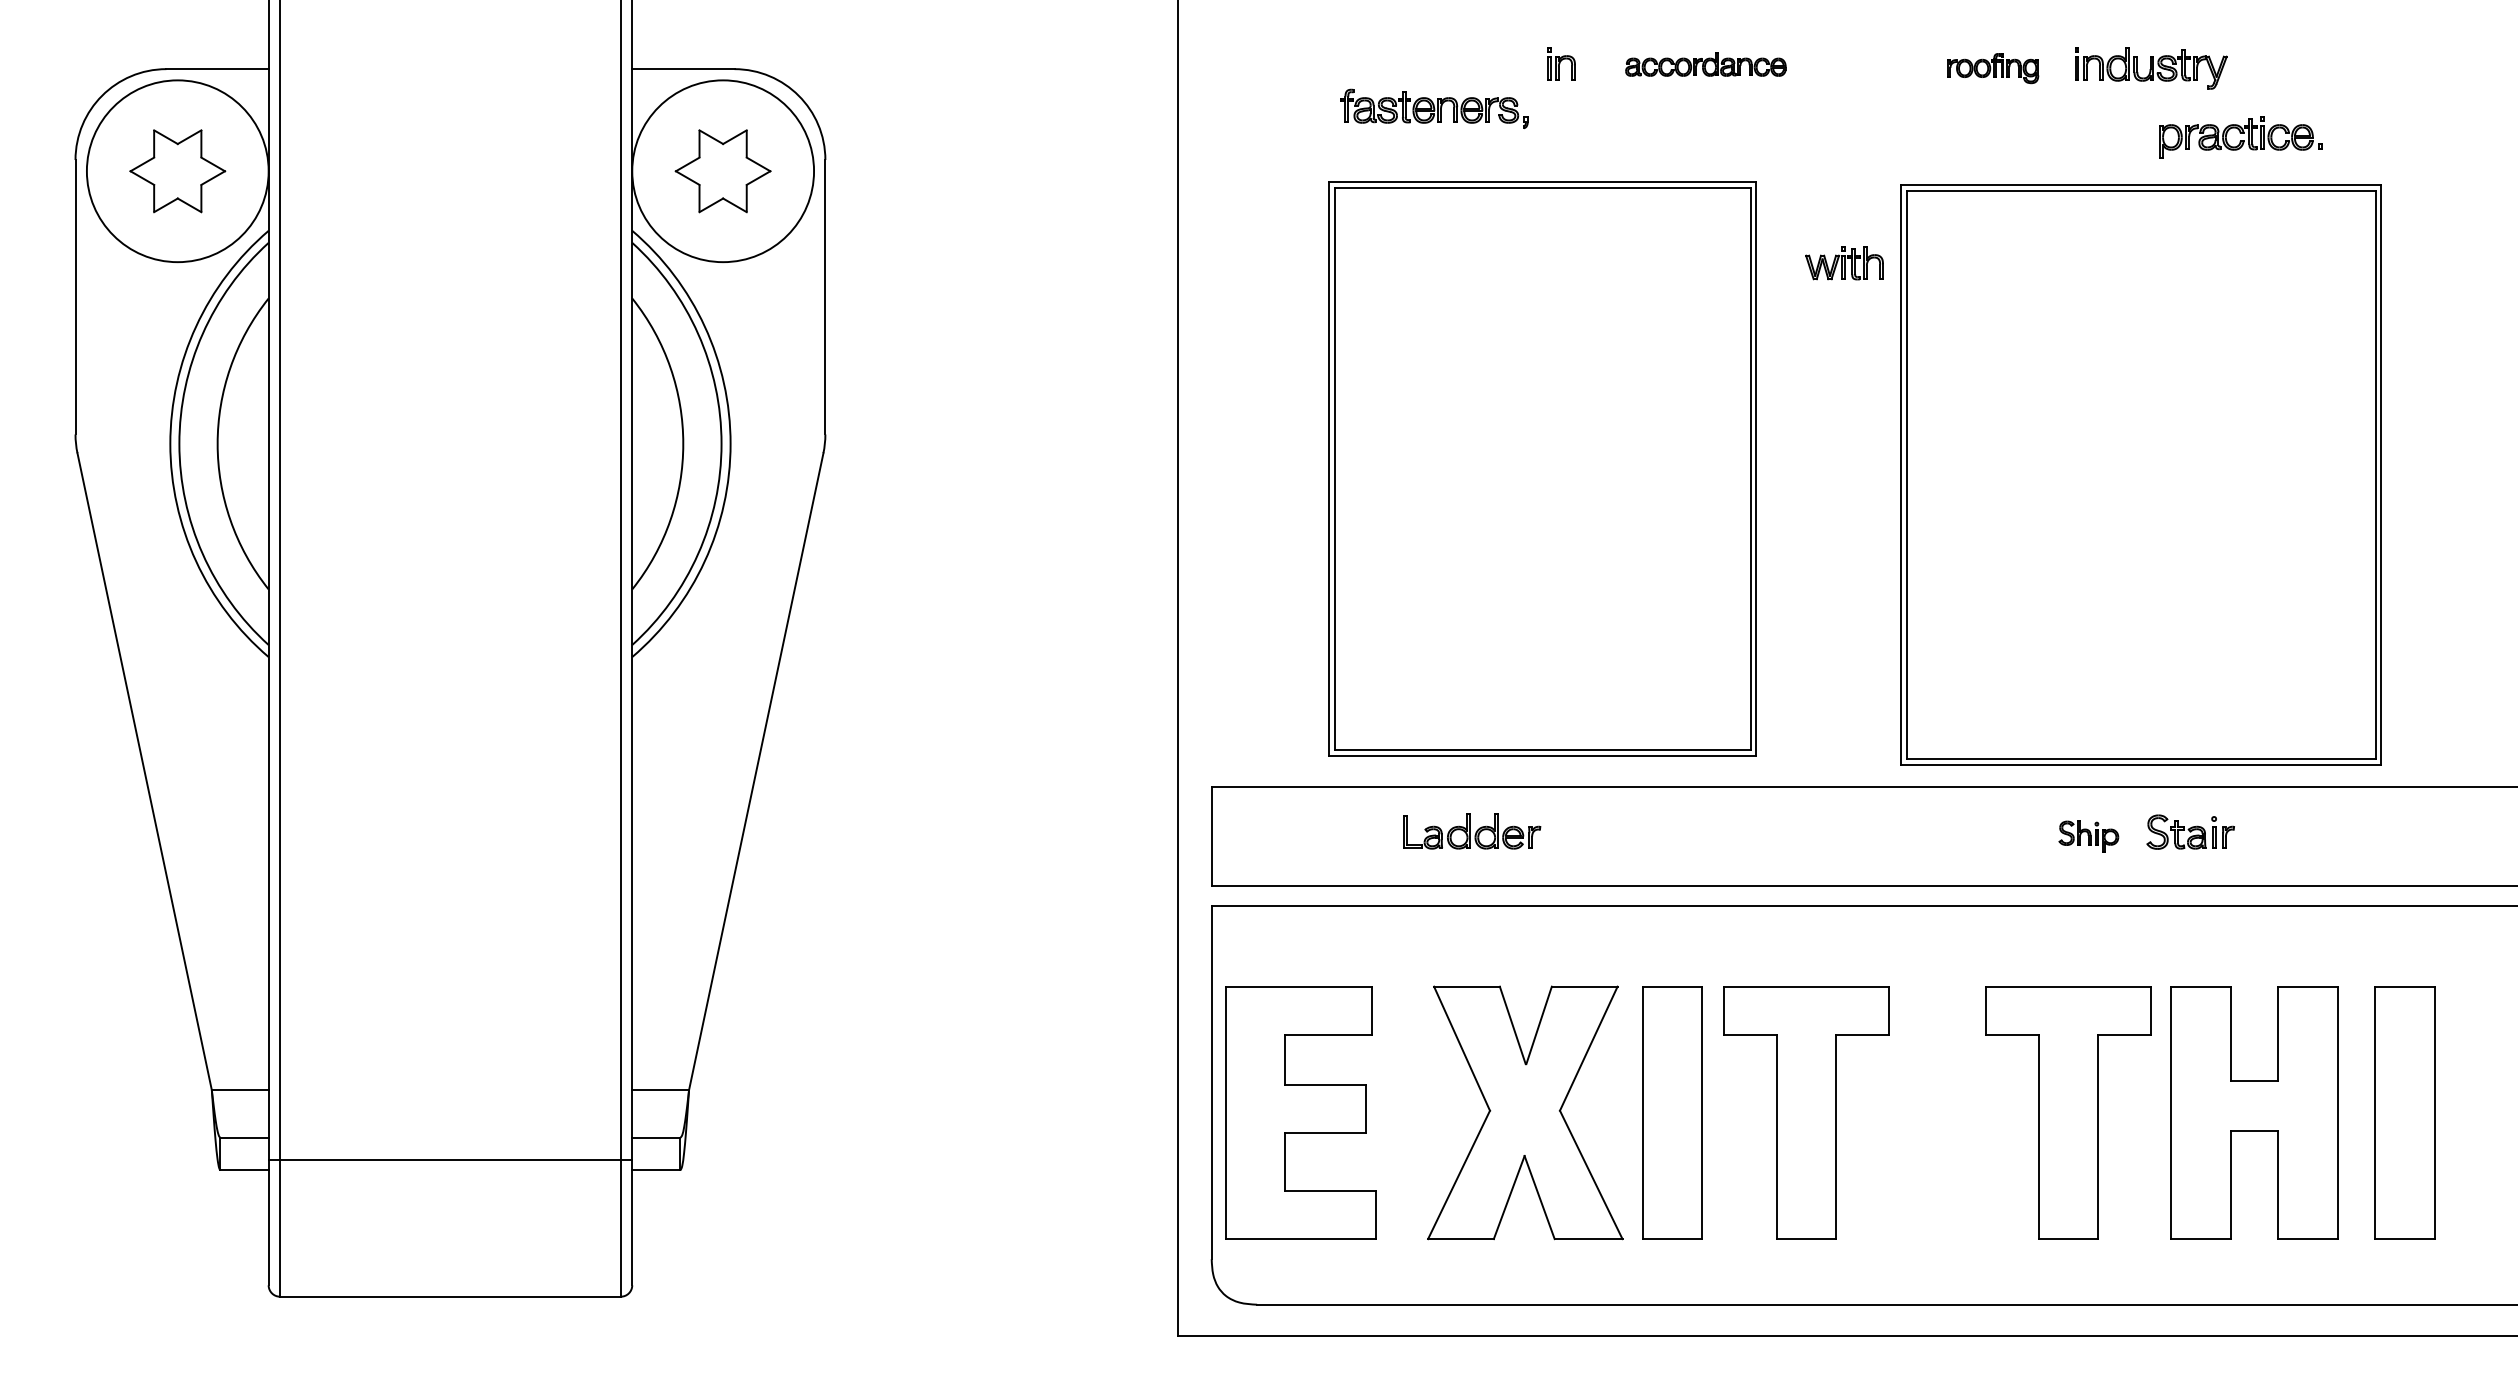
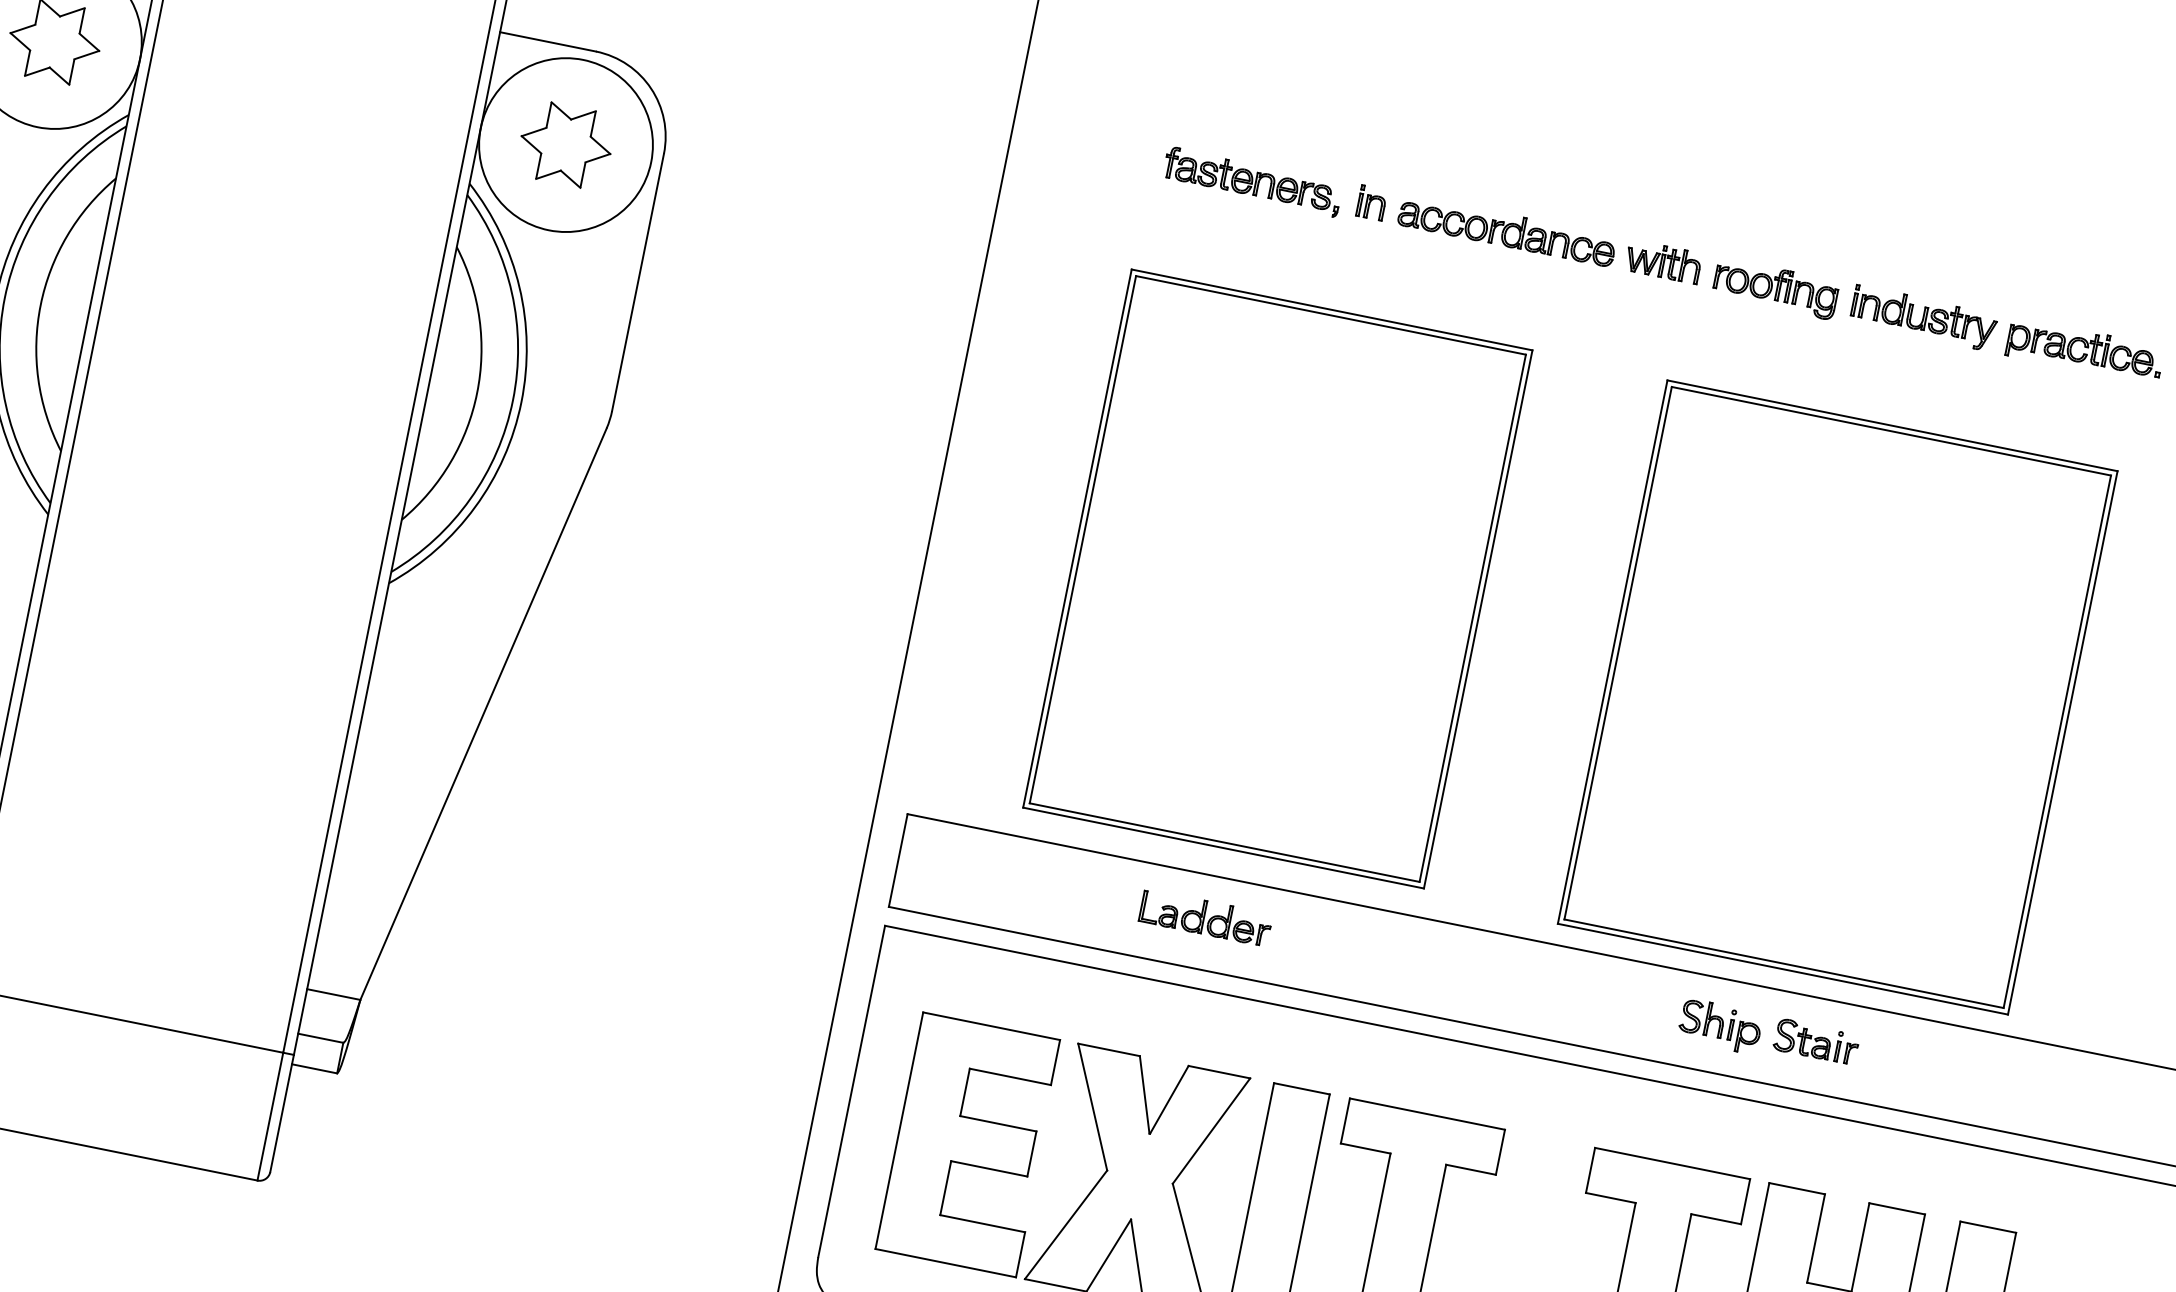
part: (1705, 64) -> (1506, 230), size x1.43
part: (1993, 68) -> (1776, 288), size x1.43
part: (1434, 108) -> (1252, 181), moved
part: (2240, 137) -> (2084, 351), moved
part: (1844, 263) -> (1663, 262), moved
part: (1472, 831) -> (1206, 918), moved
part: (2088, 835) -> (1720, 1025), size x1.43
part: (1300, 1112) -> (969, 1144), moved

